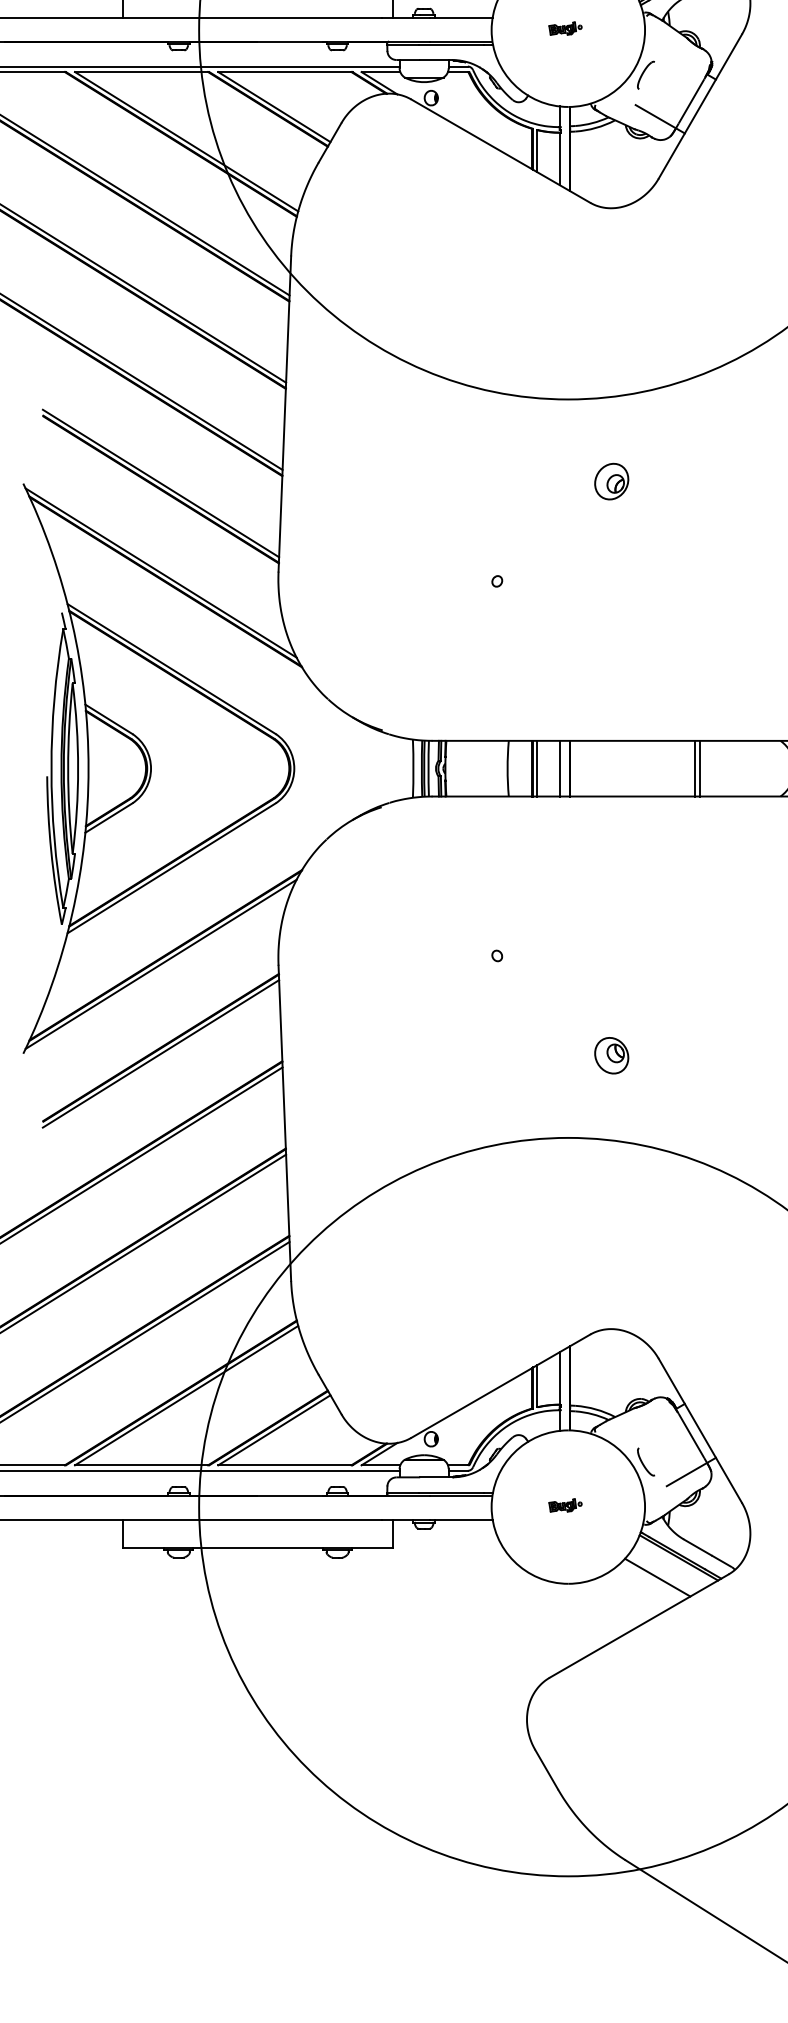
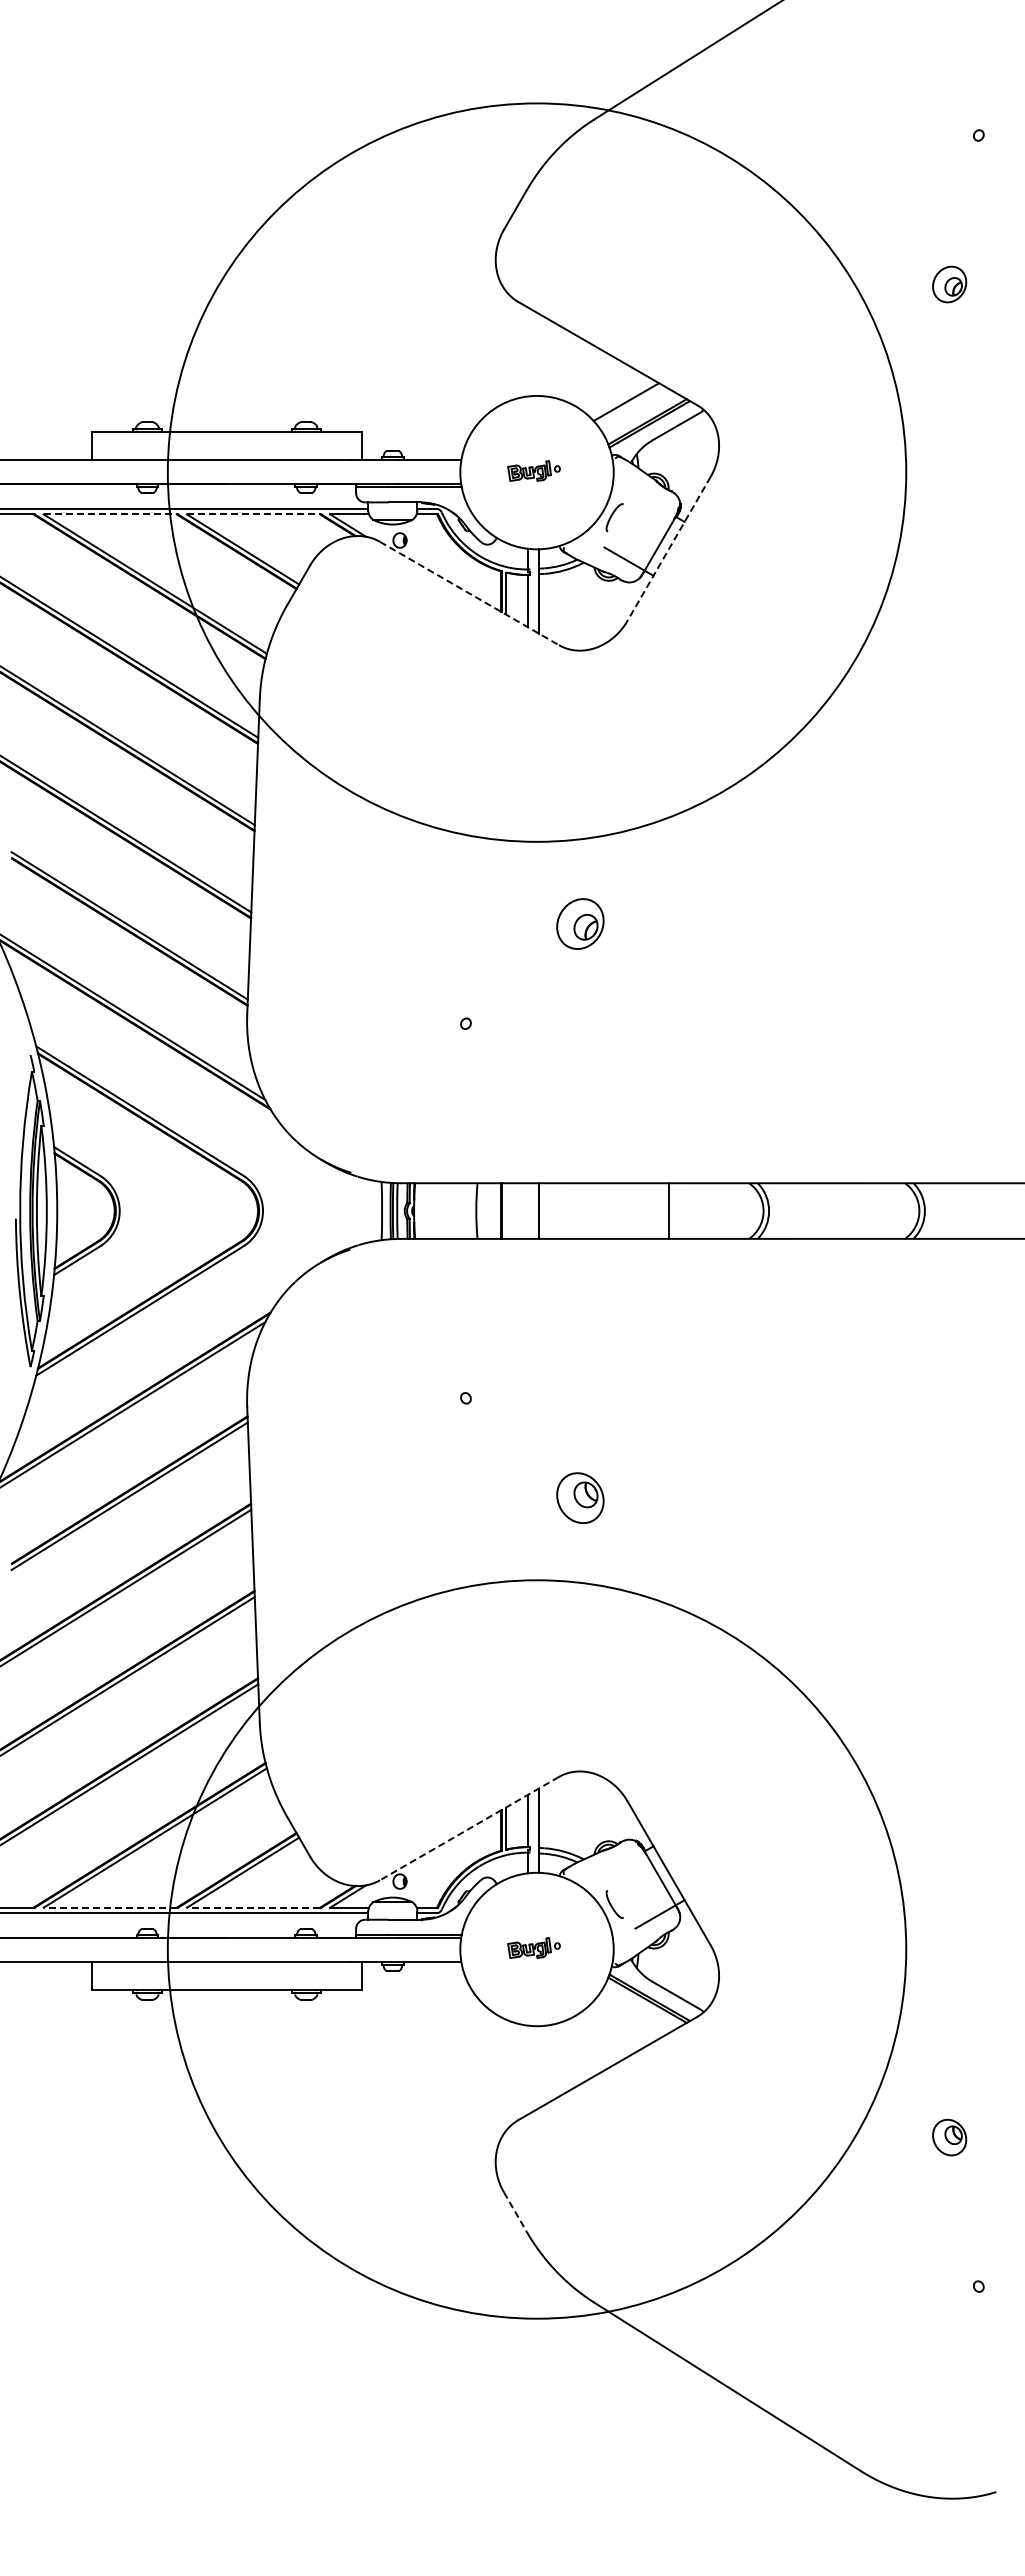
part: (565, 28) -> (534, 470), size x1.6
line: (141, 72) -> (110, 514), solid -> dashed
line: (284, 72) -> (253, 514), solid -> dashed
line: (699, 107) -> (668, 549), solid -> dashed
line: (500, 151) -> (469, 593), solid -> dashed
part: (611, 481) -> (580, 923), size x1.4
line: (536, 768) -> (505, 1210), removed
line: (559, 768) -> (528, 1210), removed
line: (694, 768) -> (663, 1210), removed
part: (611, 1055) -> (580, 1497), size x1.4
line: (500, 1386) -> (469, 1828), solid -> dashed
line: (141, 1465) -> (110, 1907), solid -> dashed
line: (284, 1465) -> (253, 1907), solid -> dashed
part: (565, 1505) -> (534, 1947), size x1.6
line: (657, 1577) -> (626, 2019), removed
line: (546, 1769) -> (515, 2211), solid -> dashed

